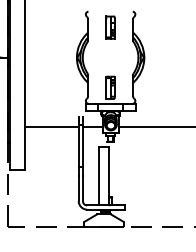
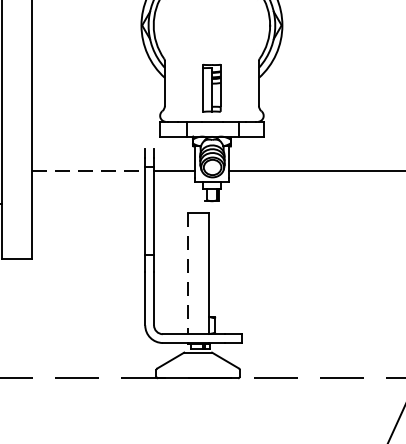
line: (52, 127) -> (90, 171), solid -> dashed
line: (99, 176) -> (188, 273), solid -> dashed

